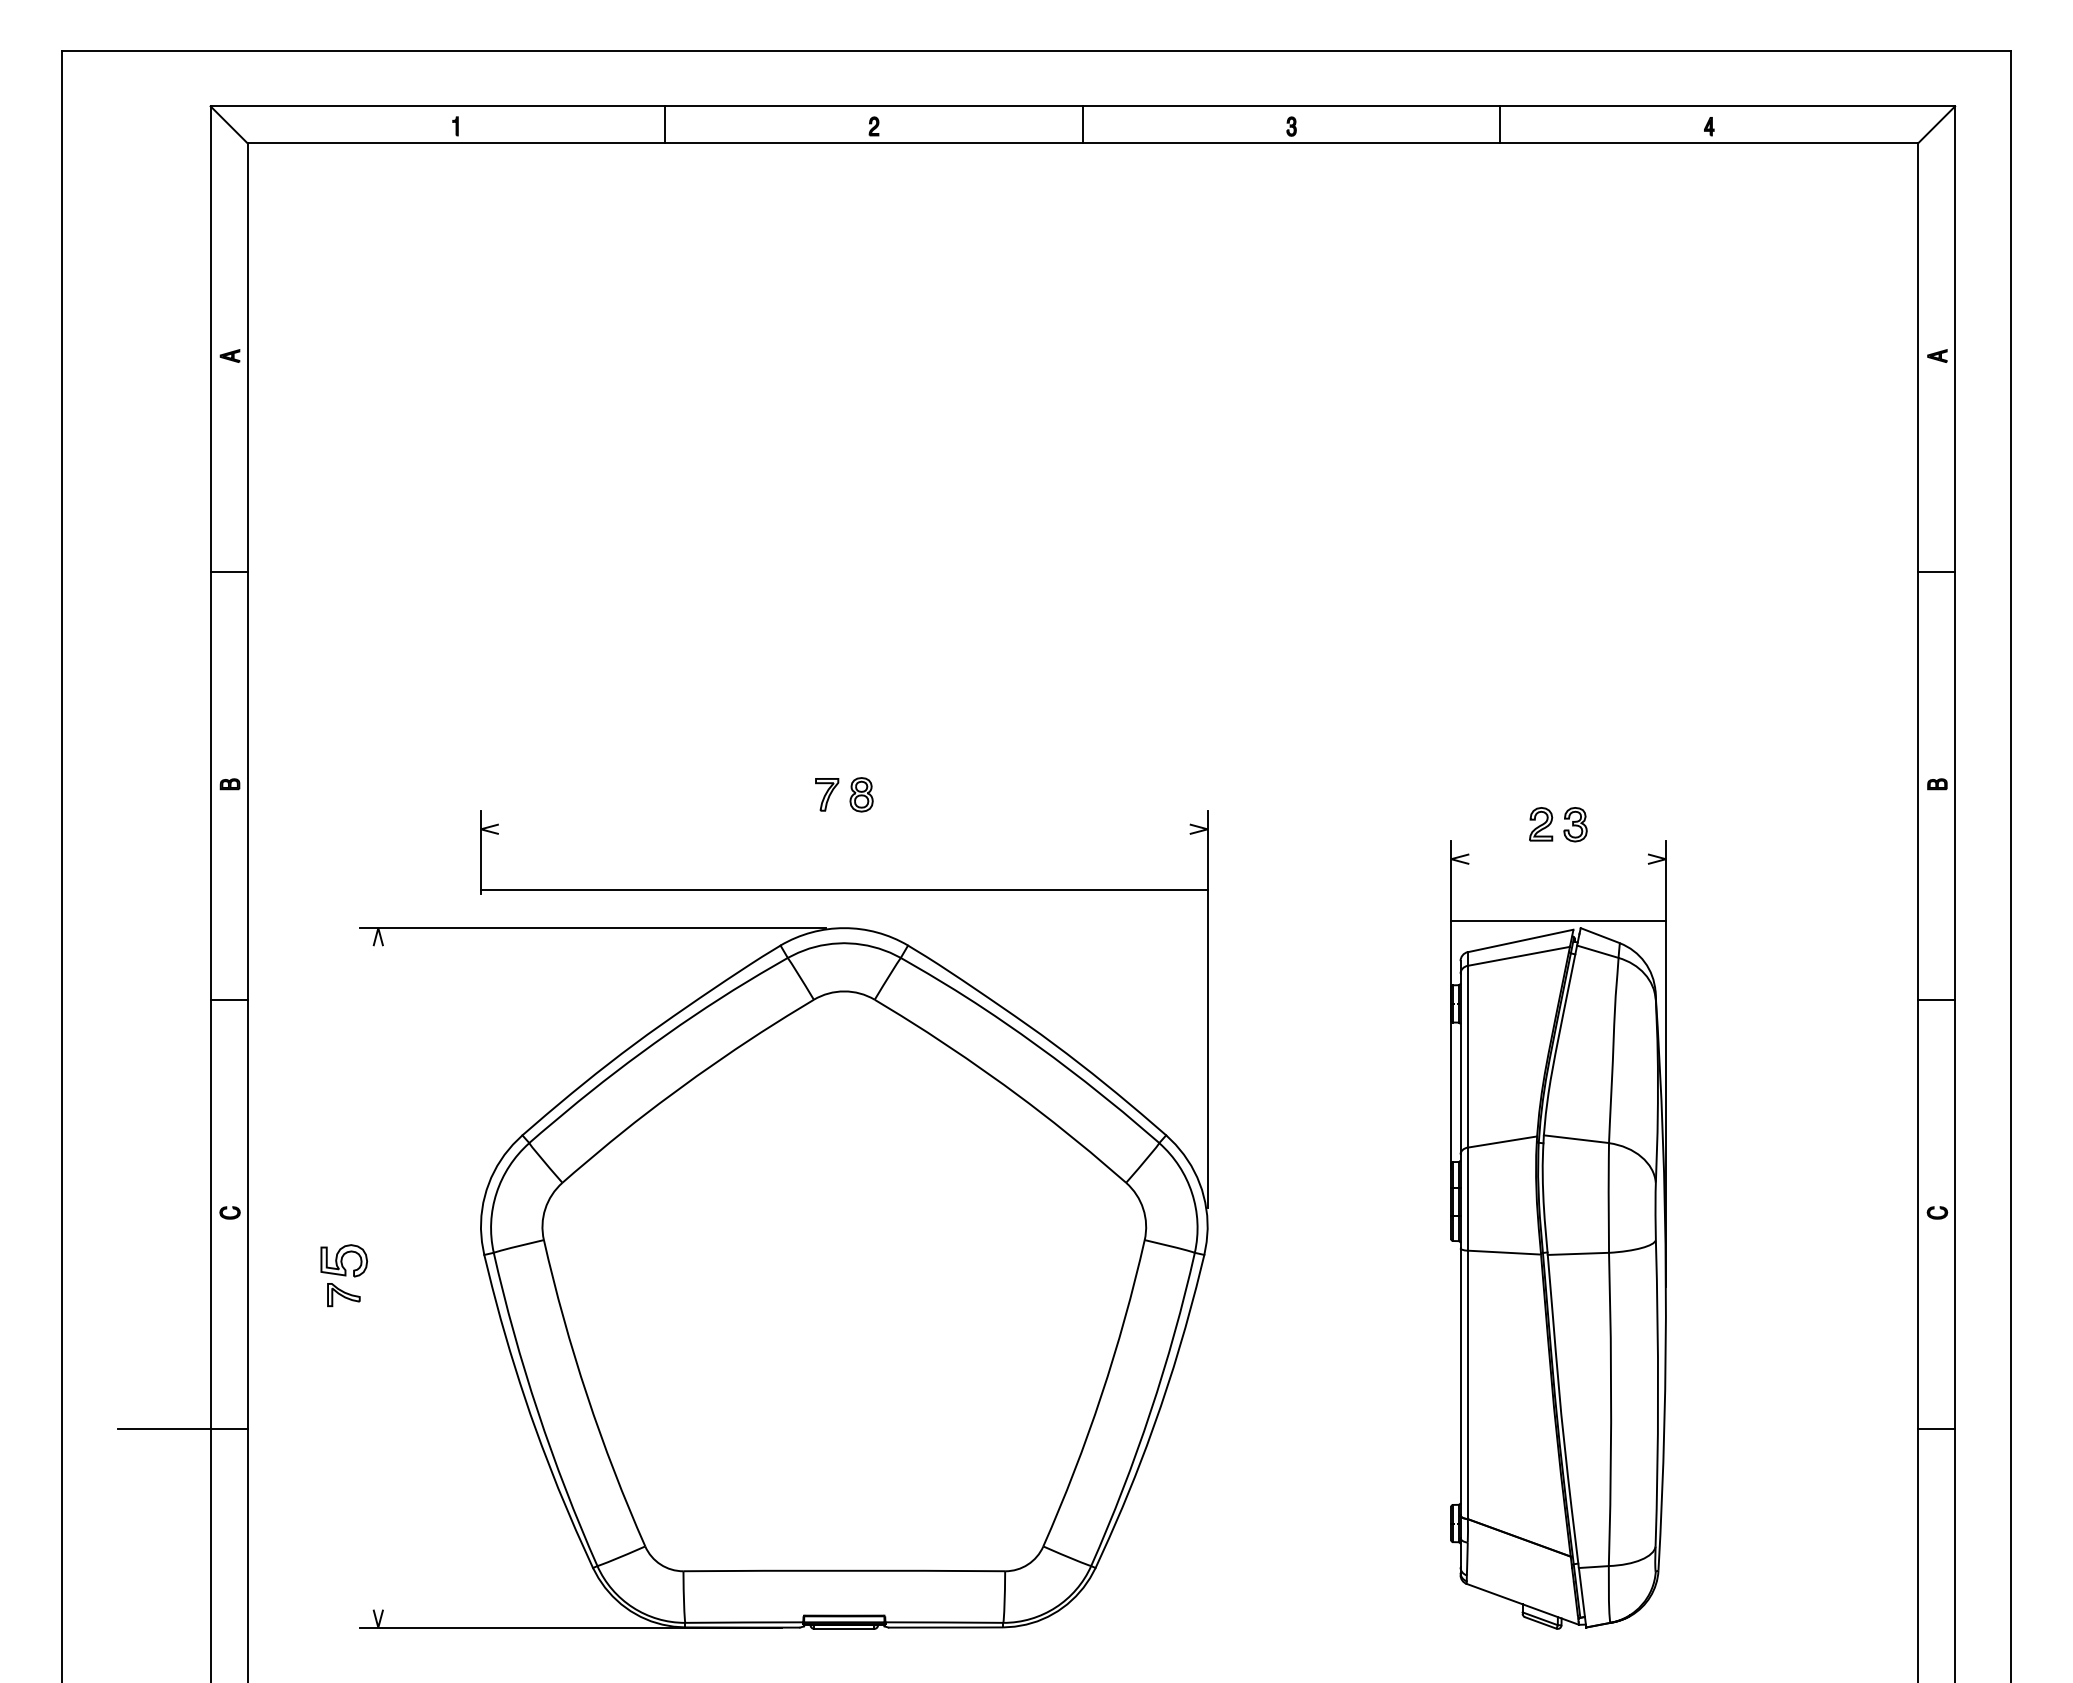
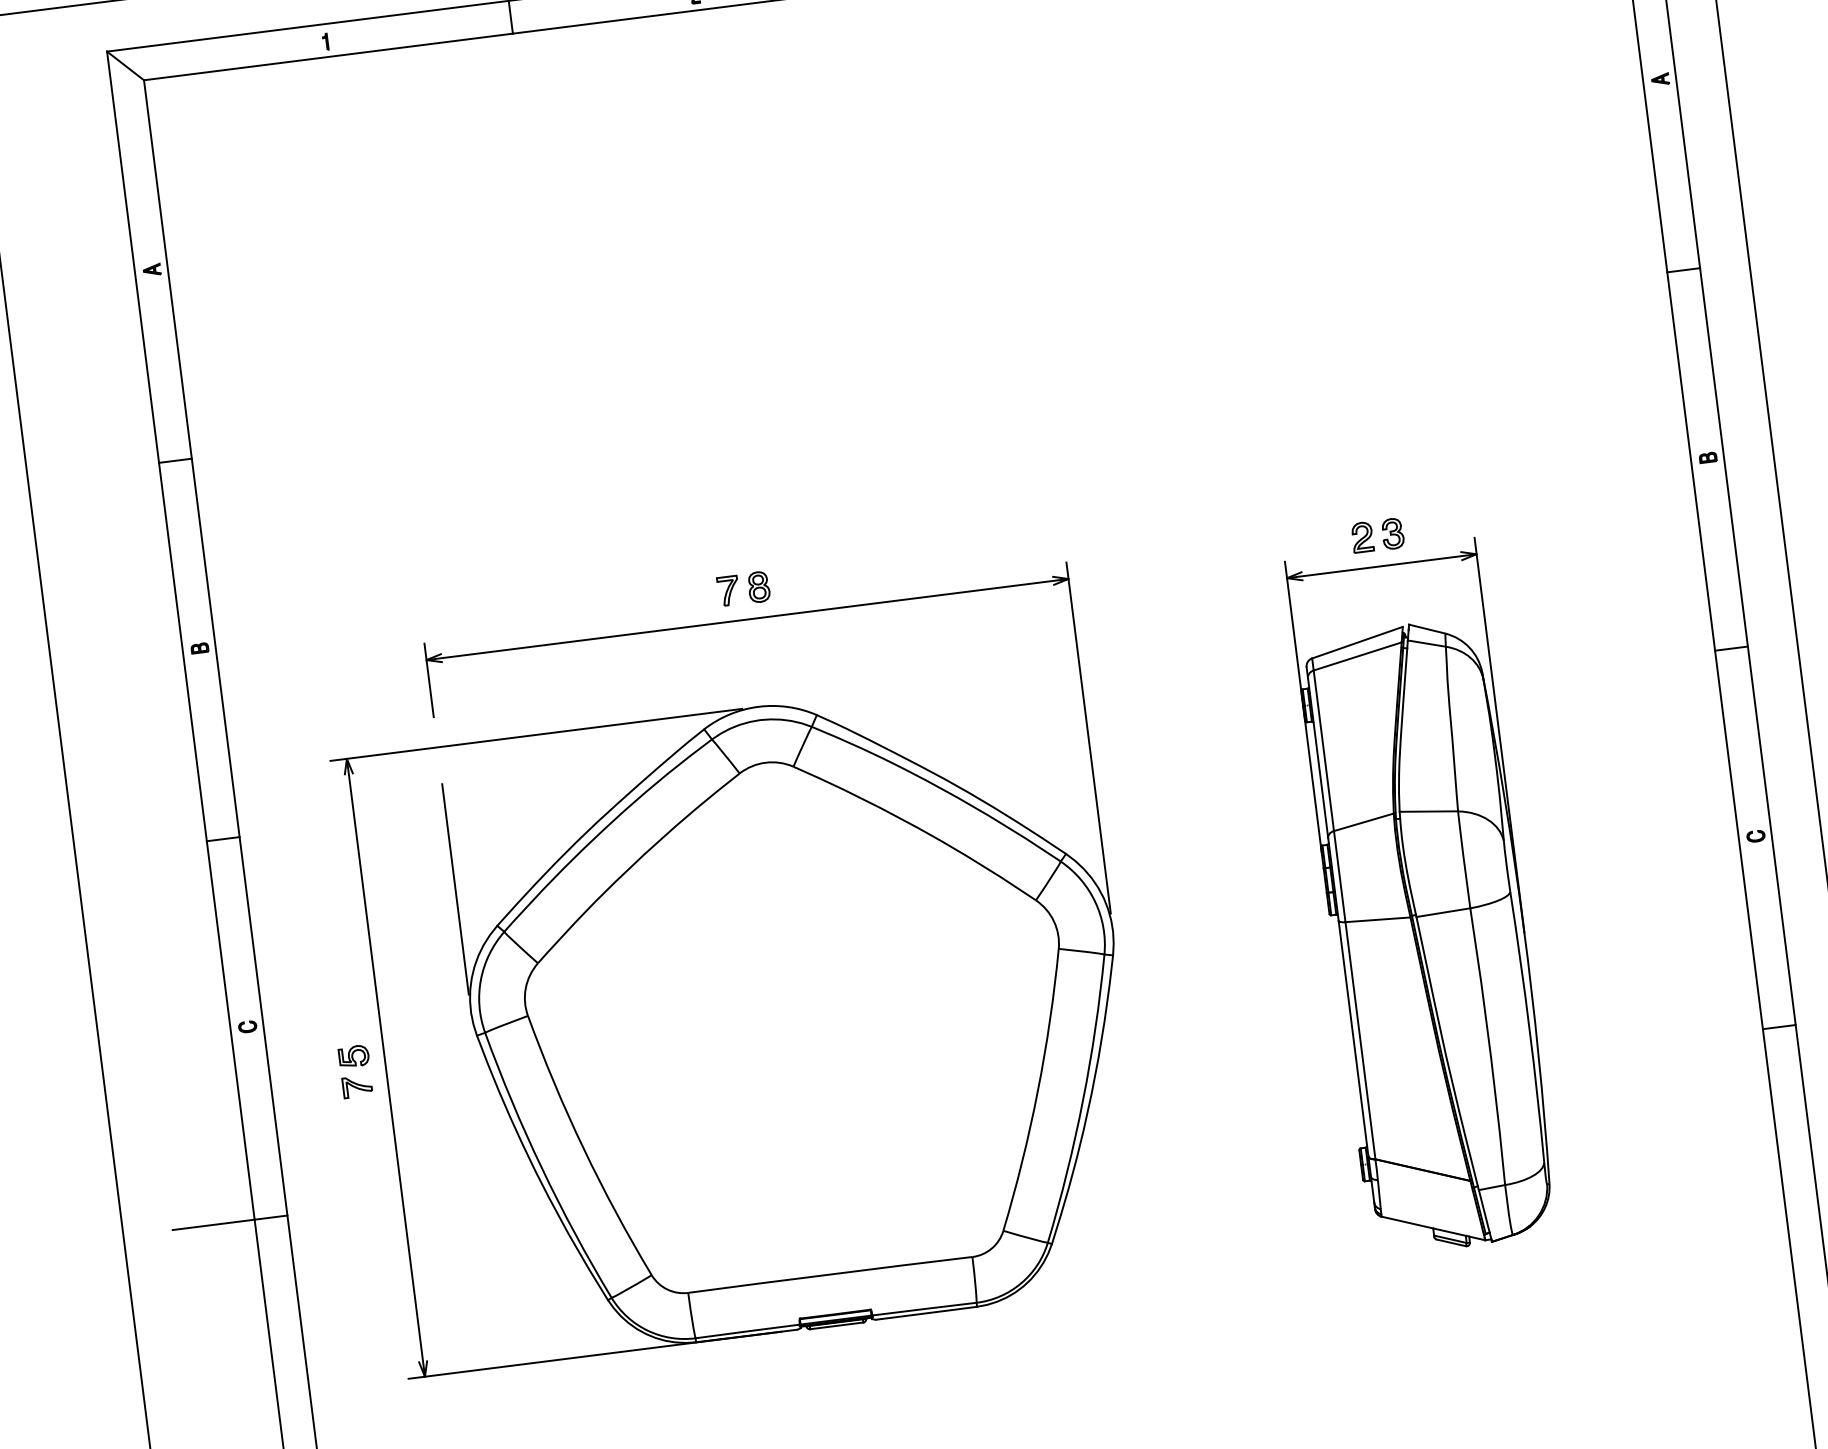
line: (843, 890) -> (746, 619), moved
line: (1558, 921) -> (1381, 566), moved
line: (480, 1088) -> (455, 889), added
part: (344, 1260) -> (354, 1056), size x0.71
line: (378, 1277) -> (386, 1067), added

